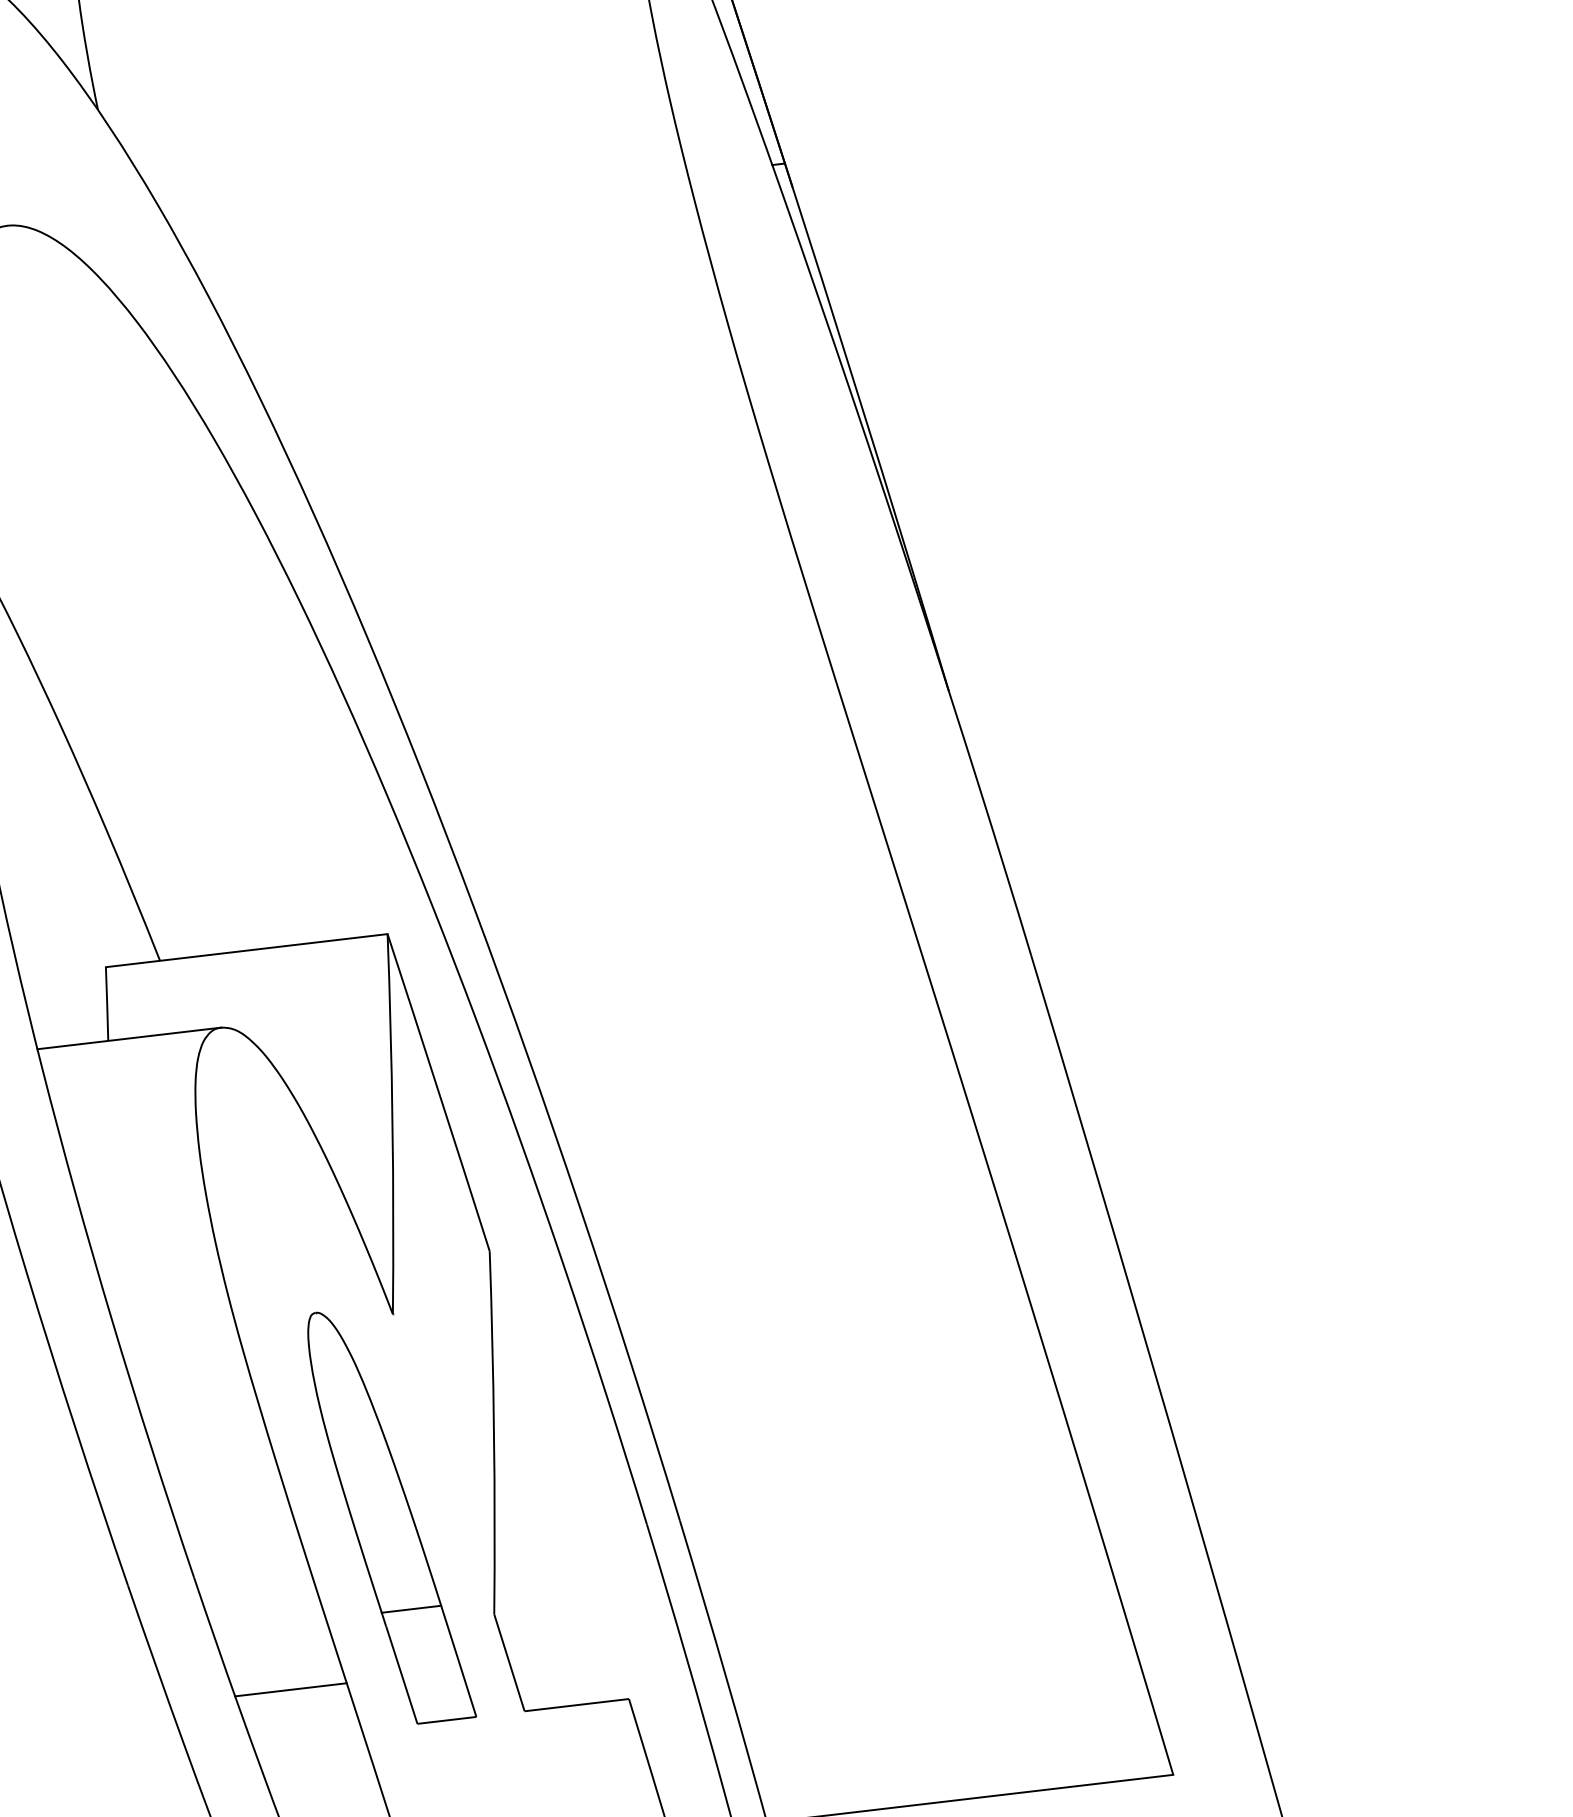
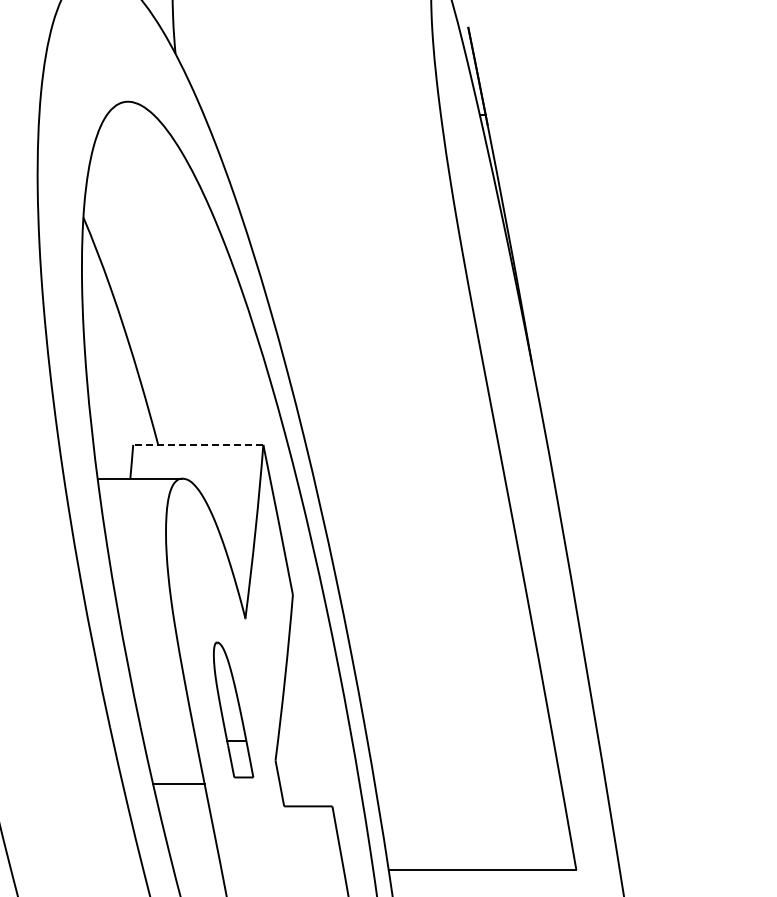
line: (244, 950) -> (197, 444), solid -> dashed
part: (390, 1514) -> (233, 709), size x0.7

